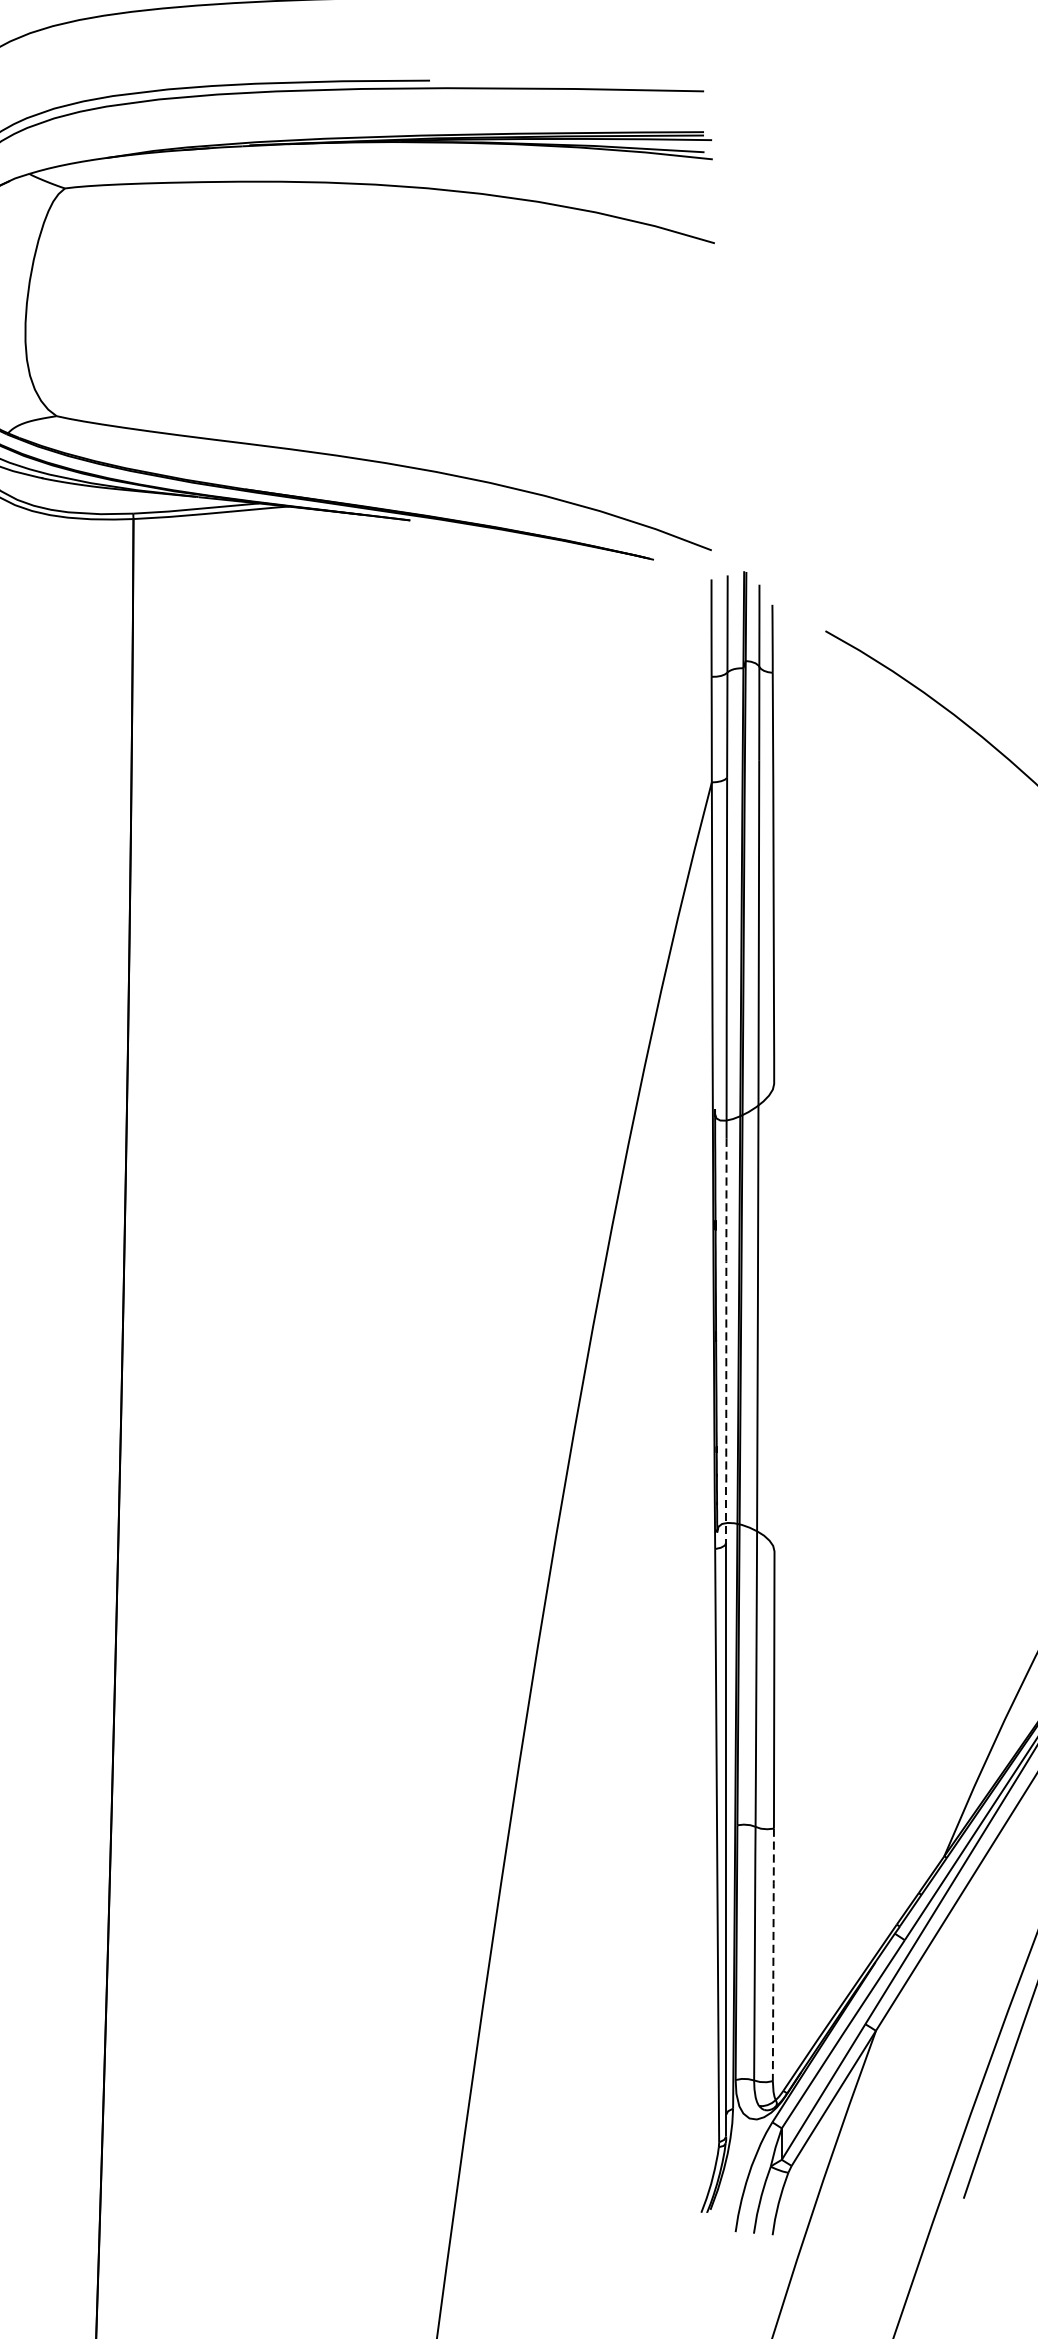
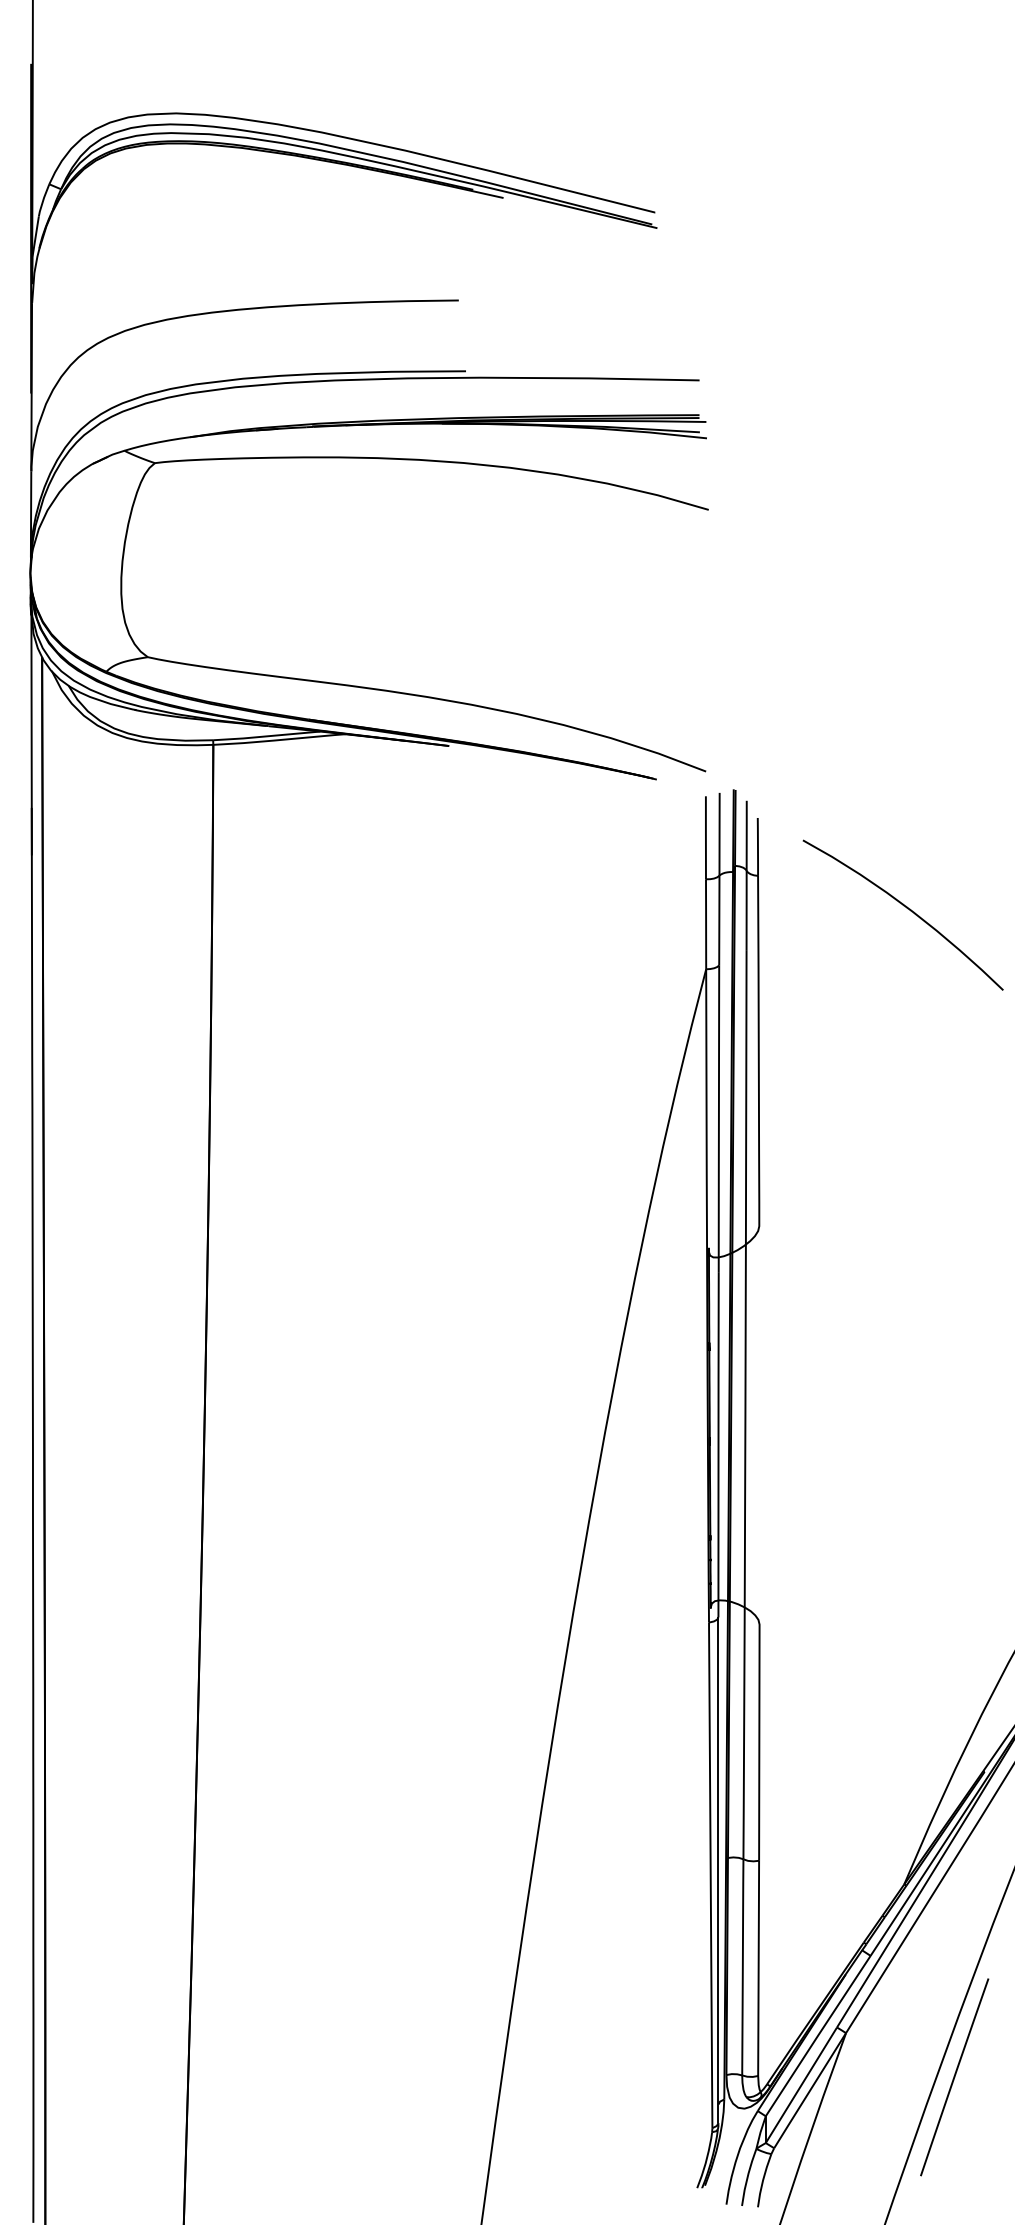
line: (726, 1341) -> (718, 1445), dashed -> solid
line: (773, 1953) -> (758, 1967), dashed -> solid

